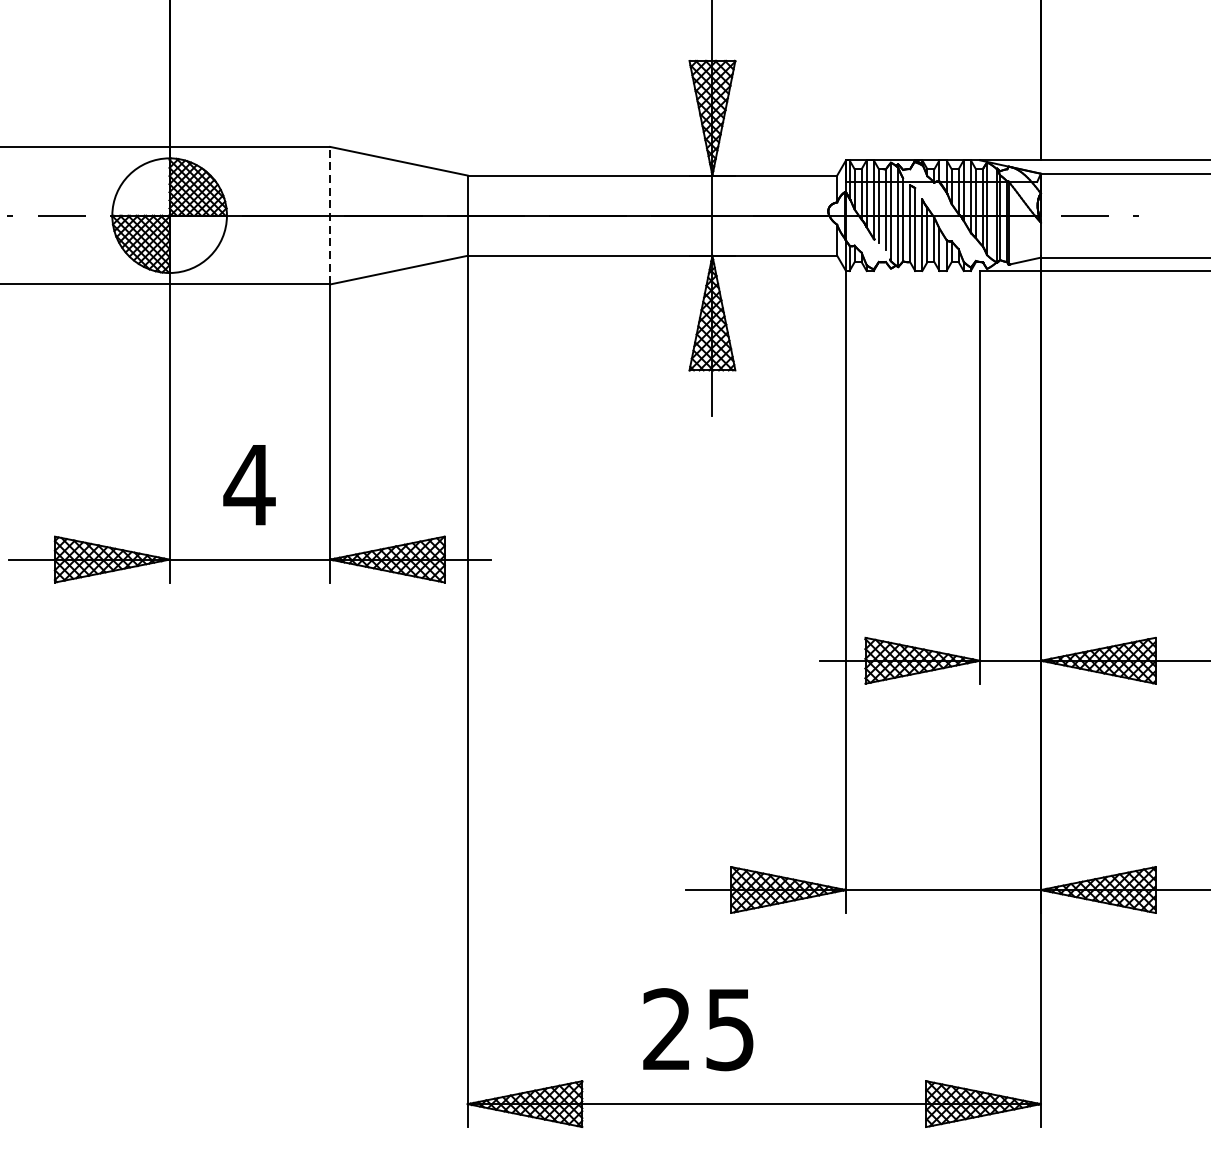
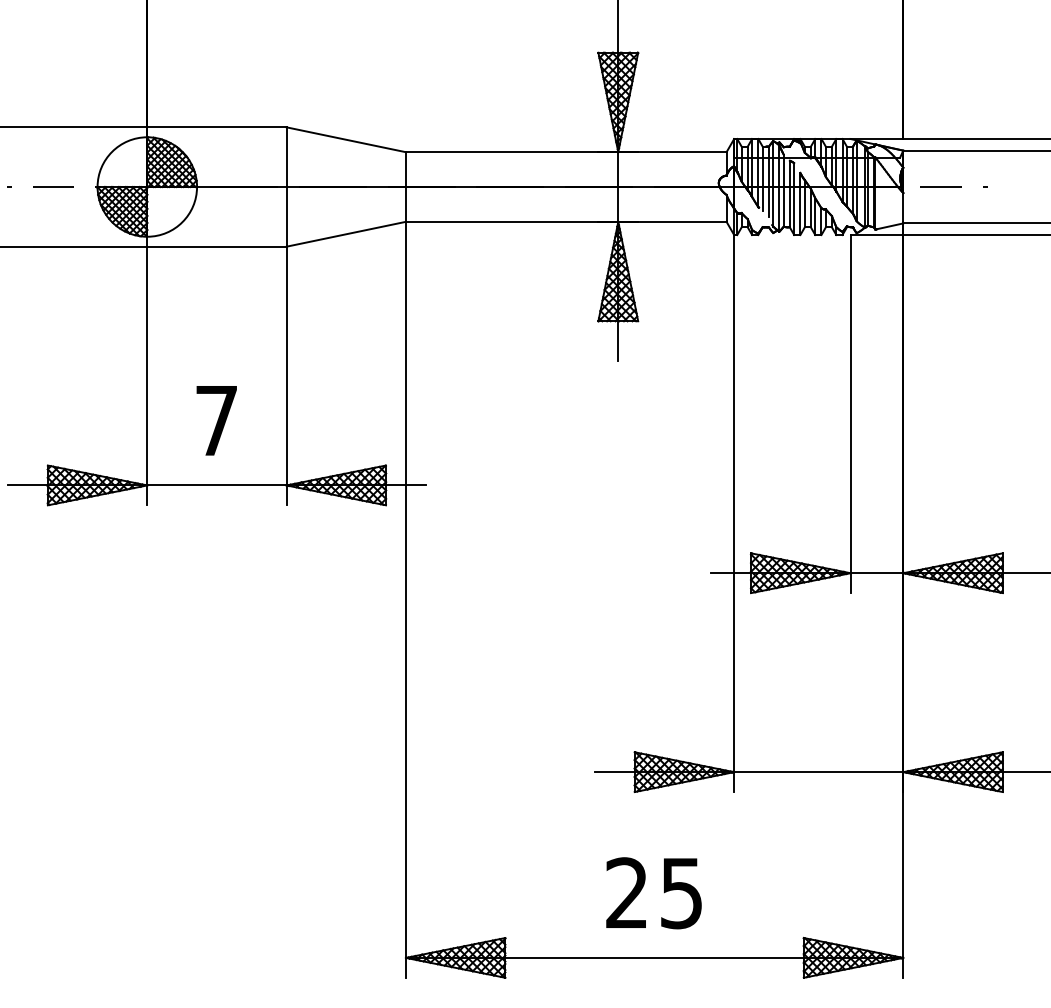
line: (330, 216) -> (286, 187), dashed -> solid
text: (249, 484) -> (216, 420), 4 -> 7
text: (697, 1029) -> (653, 893), moved

